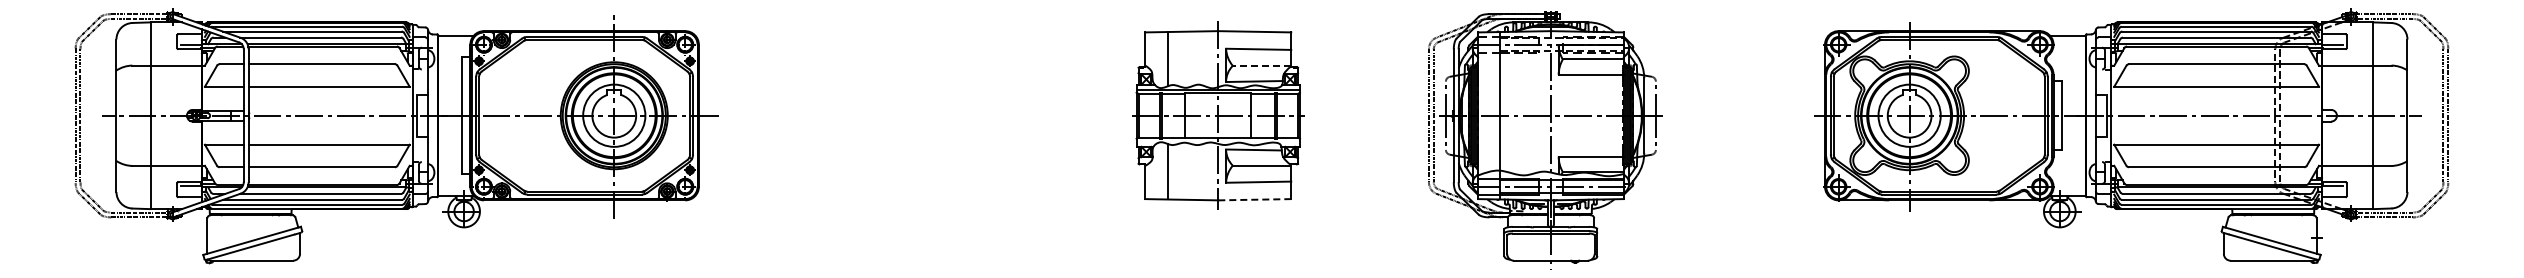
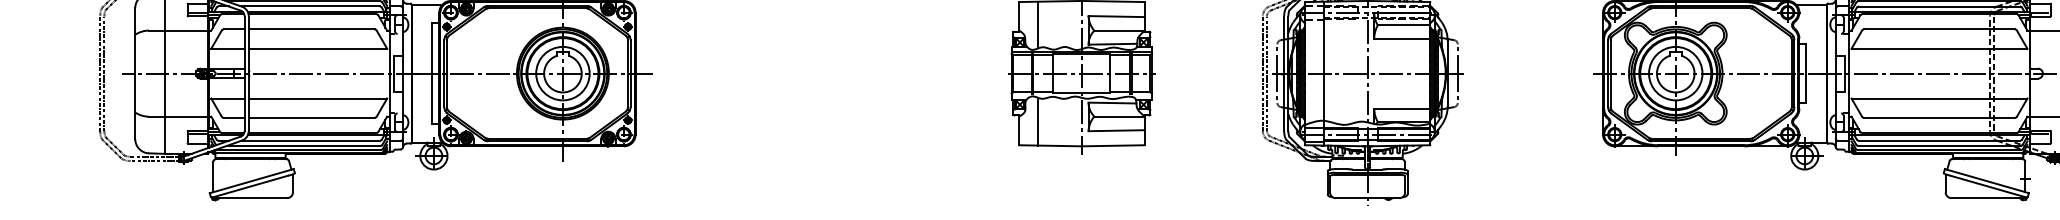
line: (1261, 65) -> (1118, 30), dashed -> solid
line: (1255, 199) -> (1113, 145), dashed -> solid

